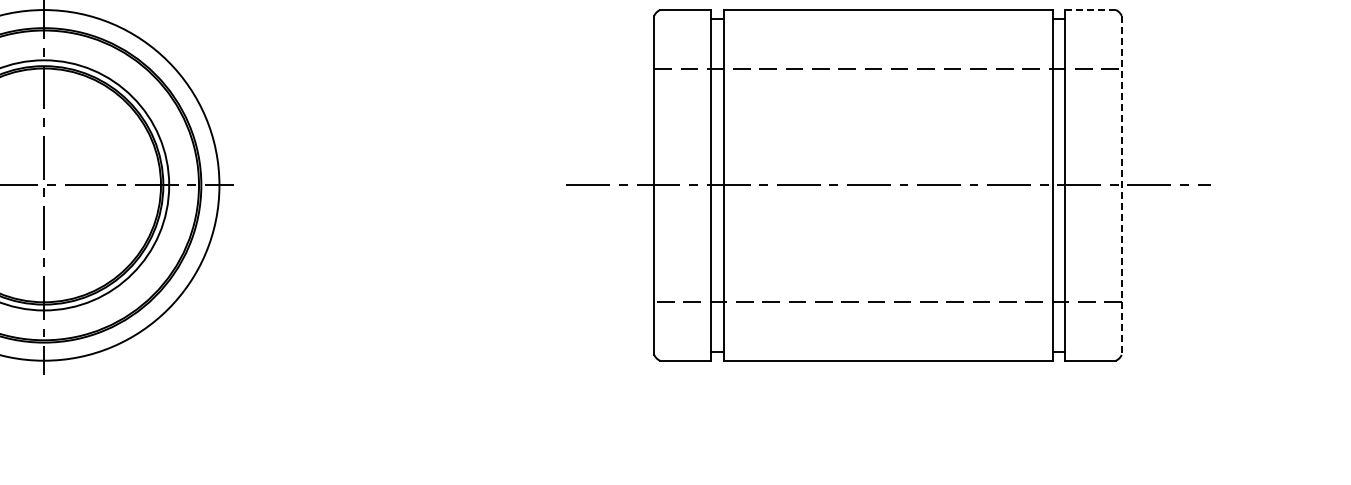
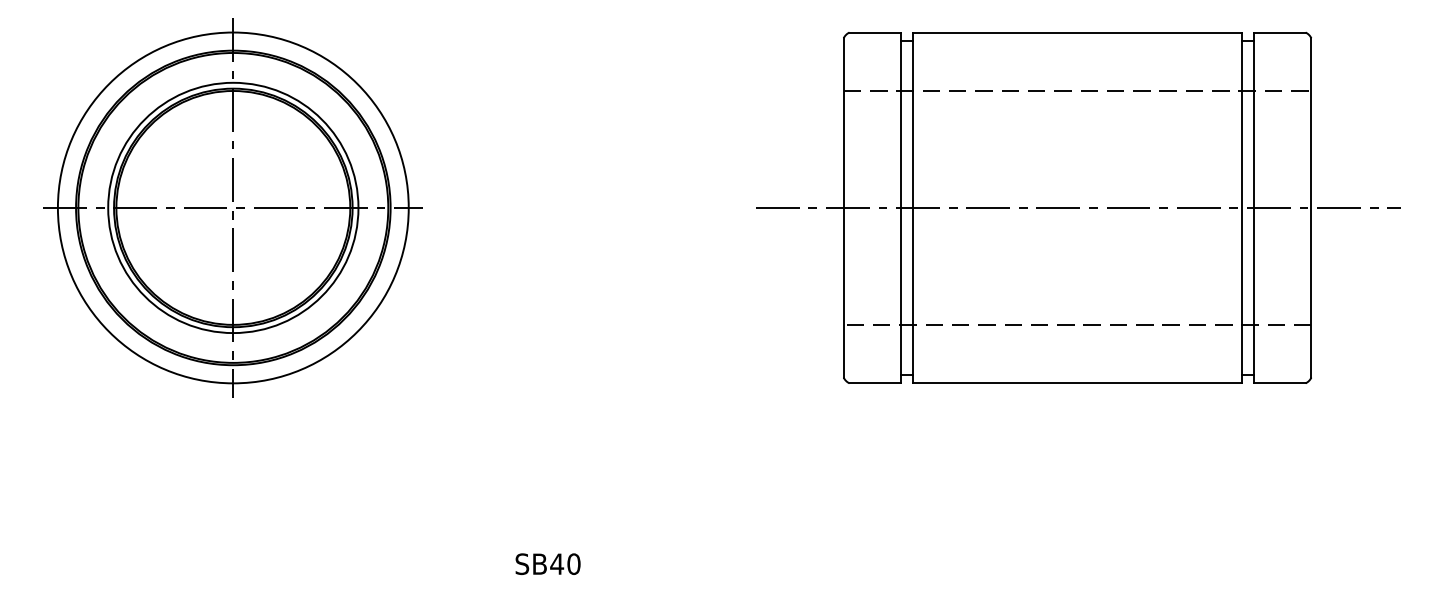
line: (1090, 10) -> (1280, 32), dashed -> solid
line: (1121, 184) -> (1311, 207), dashed -> solid

